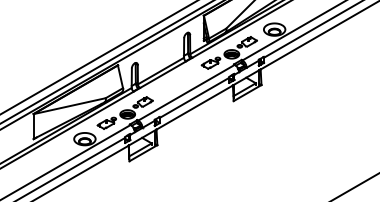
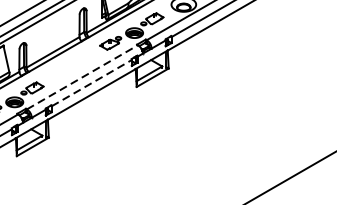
line: (186, 92) -> (82, 77), solid -> dashed
line: (195, 97) -> (92, 82), solid -> dashed

